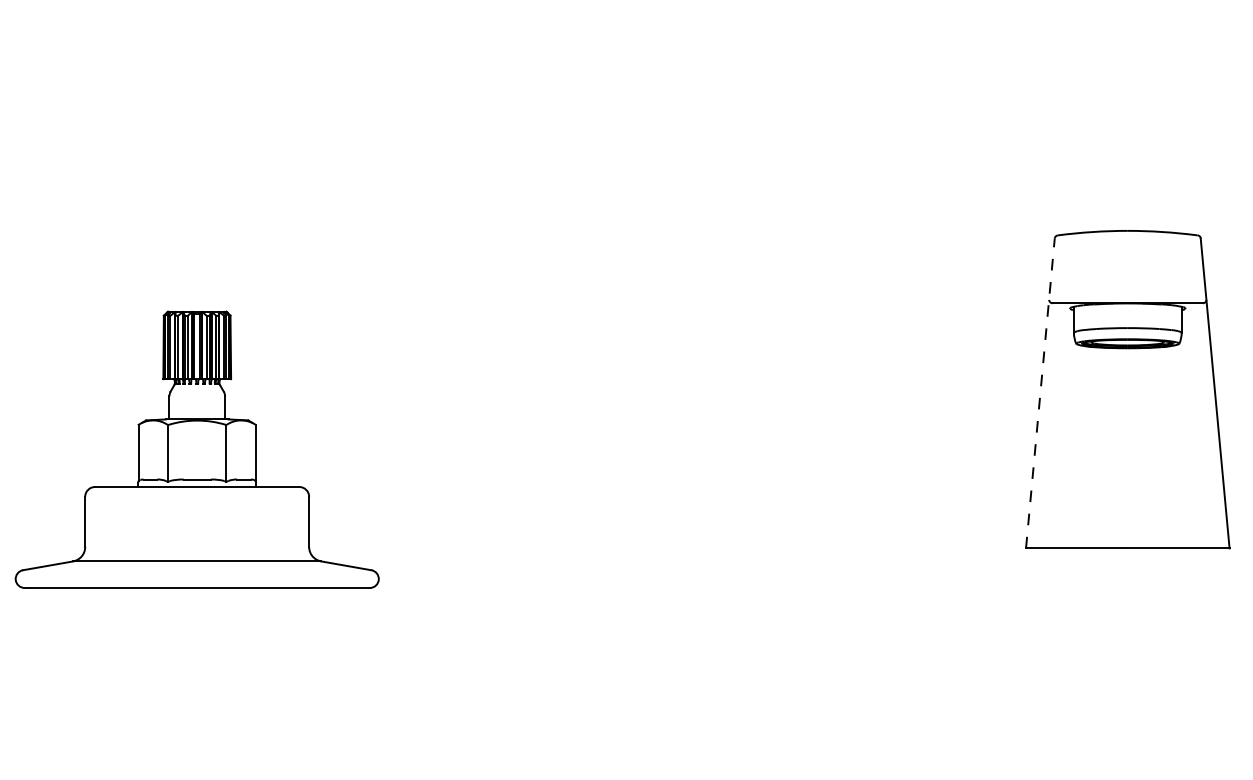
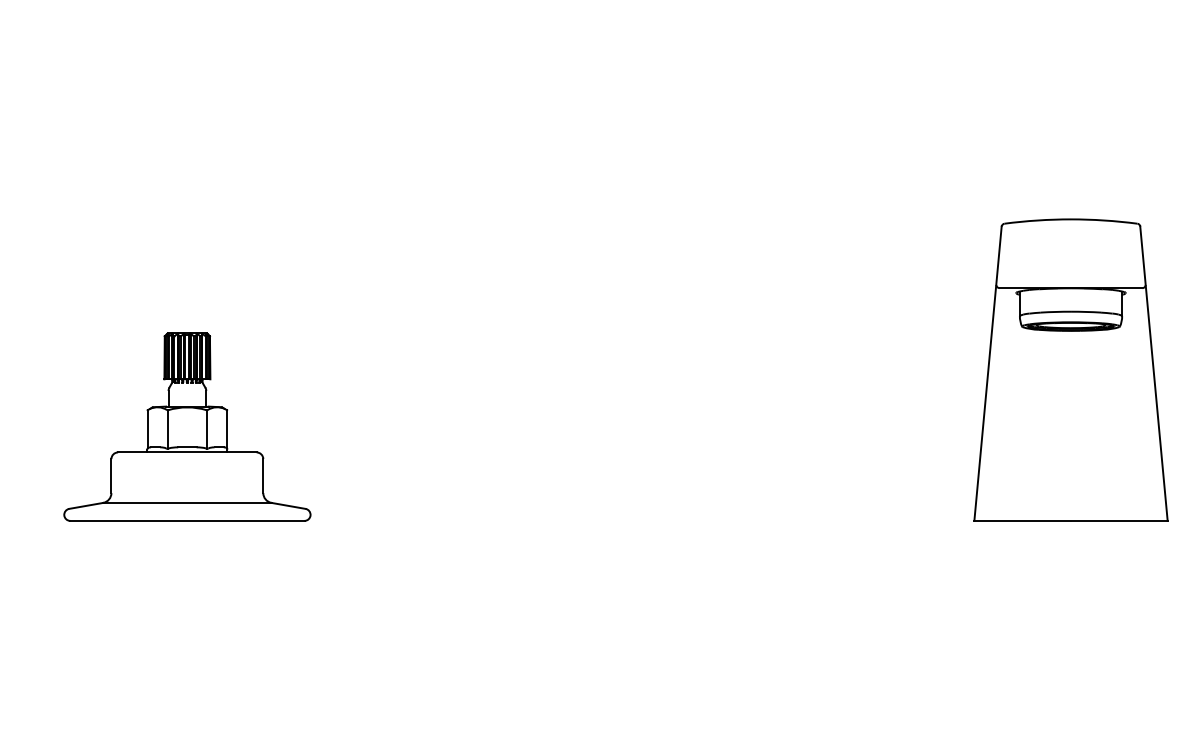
line: (1040, 393) -> (988, 373), dashed -> solid
part: (197, 448) -> (187, 426), size x0.71

